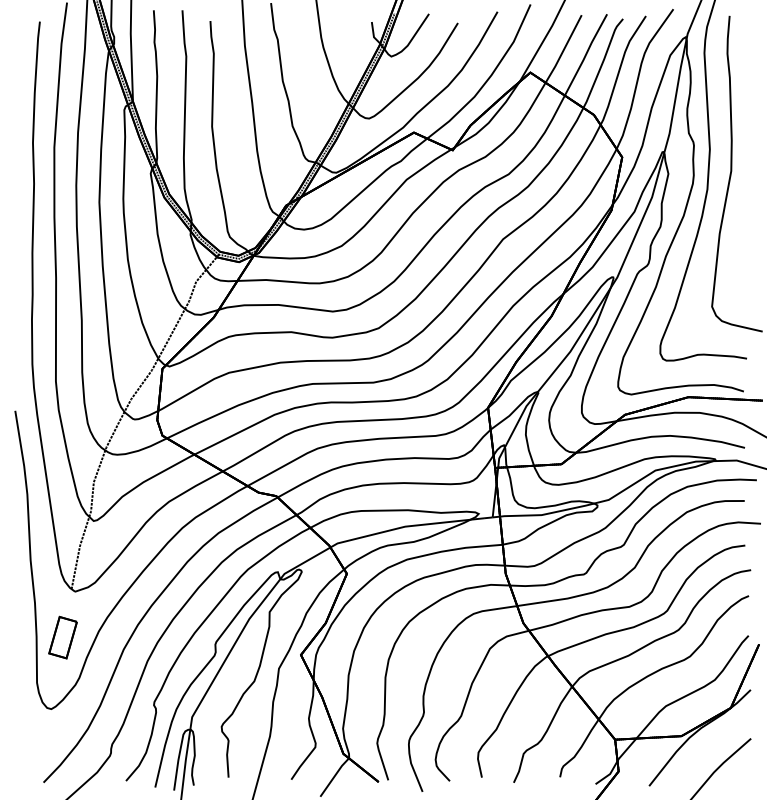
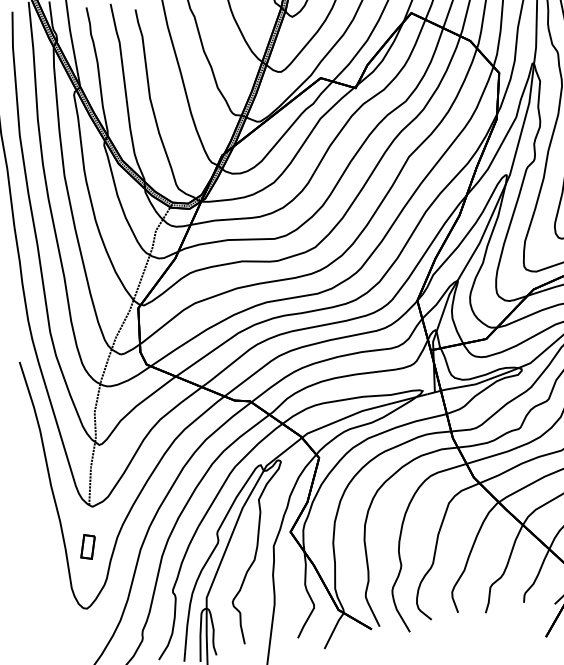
part: (62, 637) -> (87, 546), size x0.7

